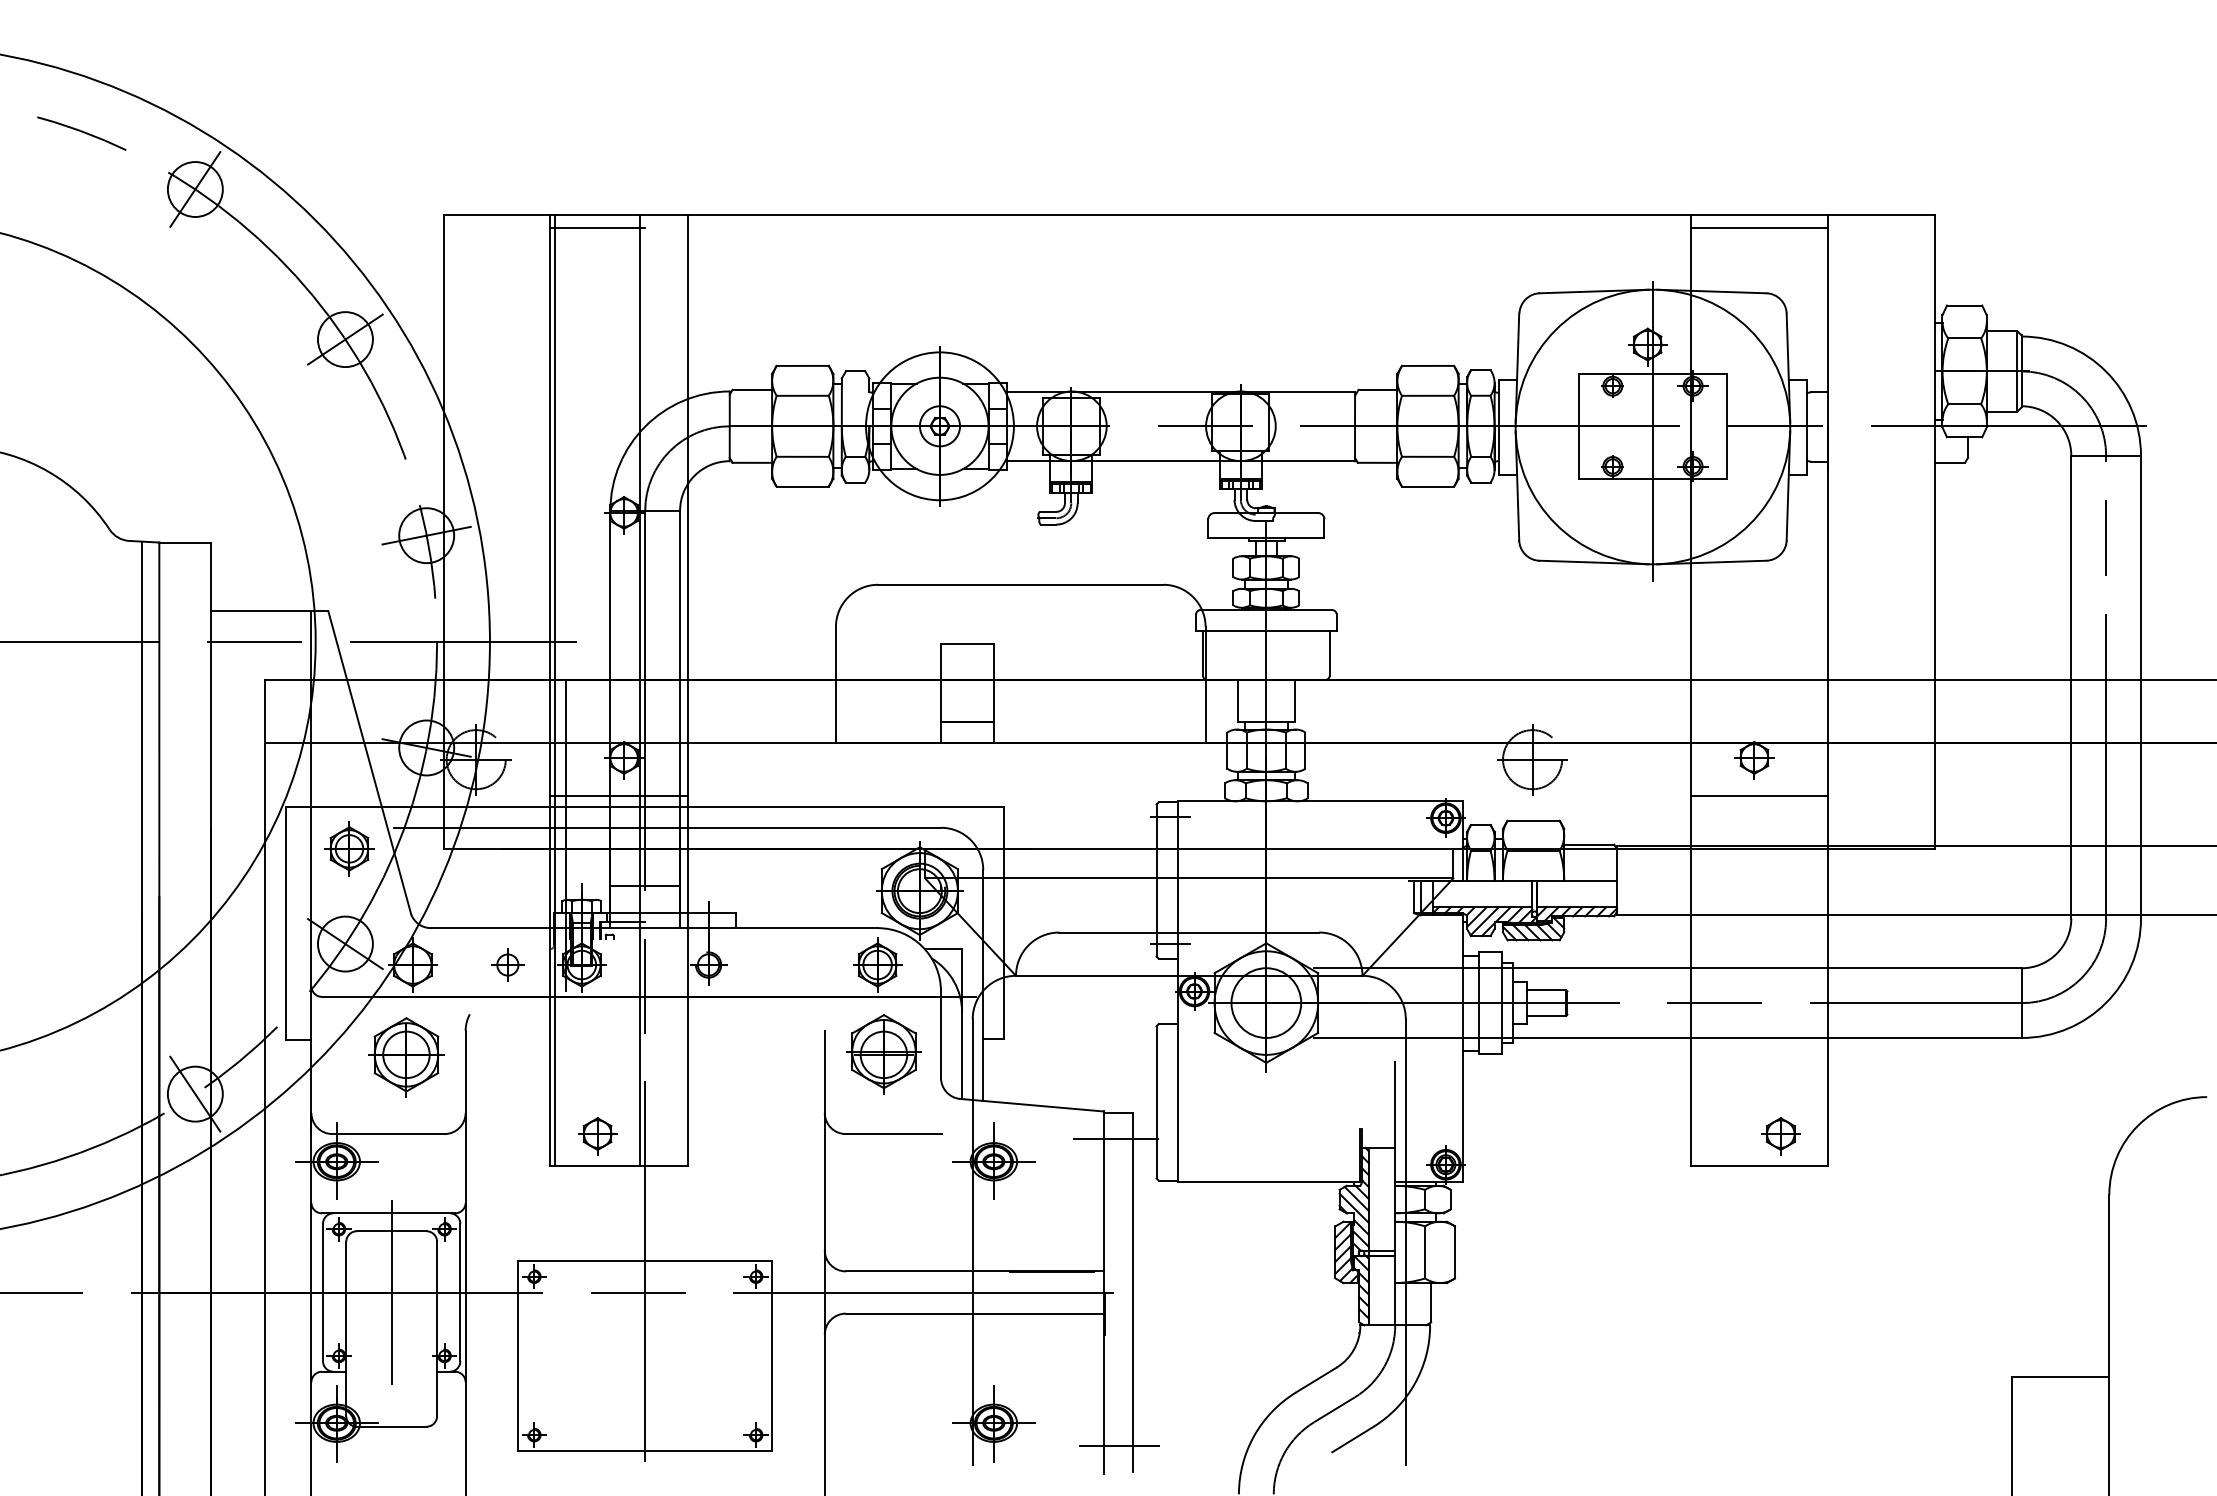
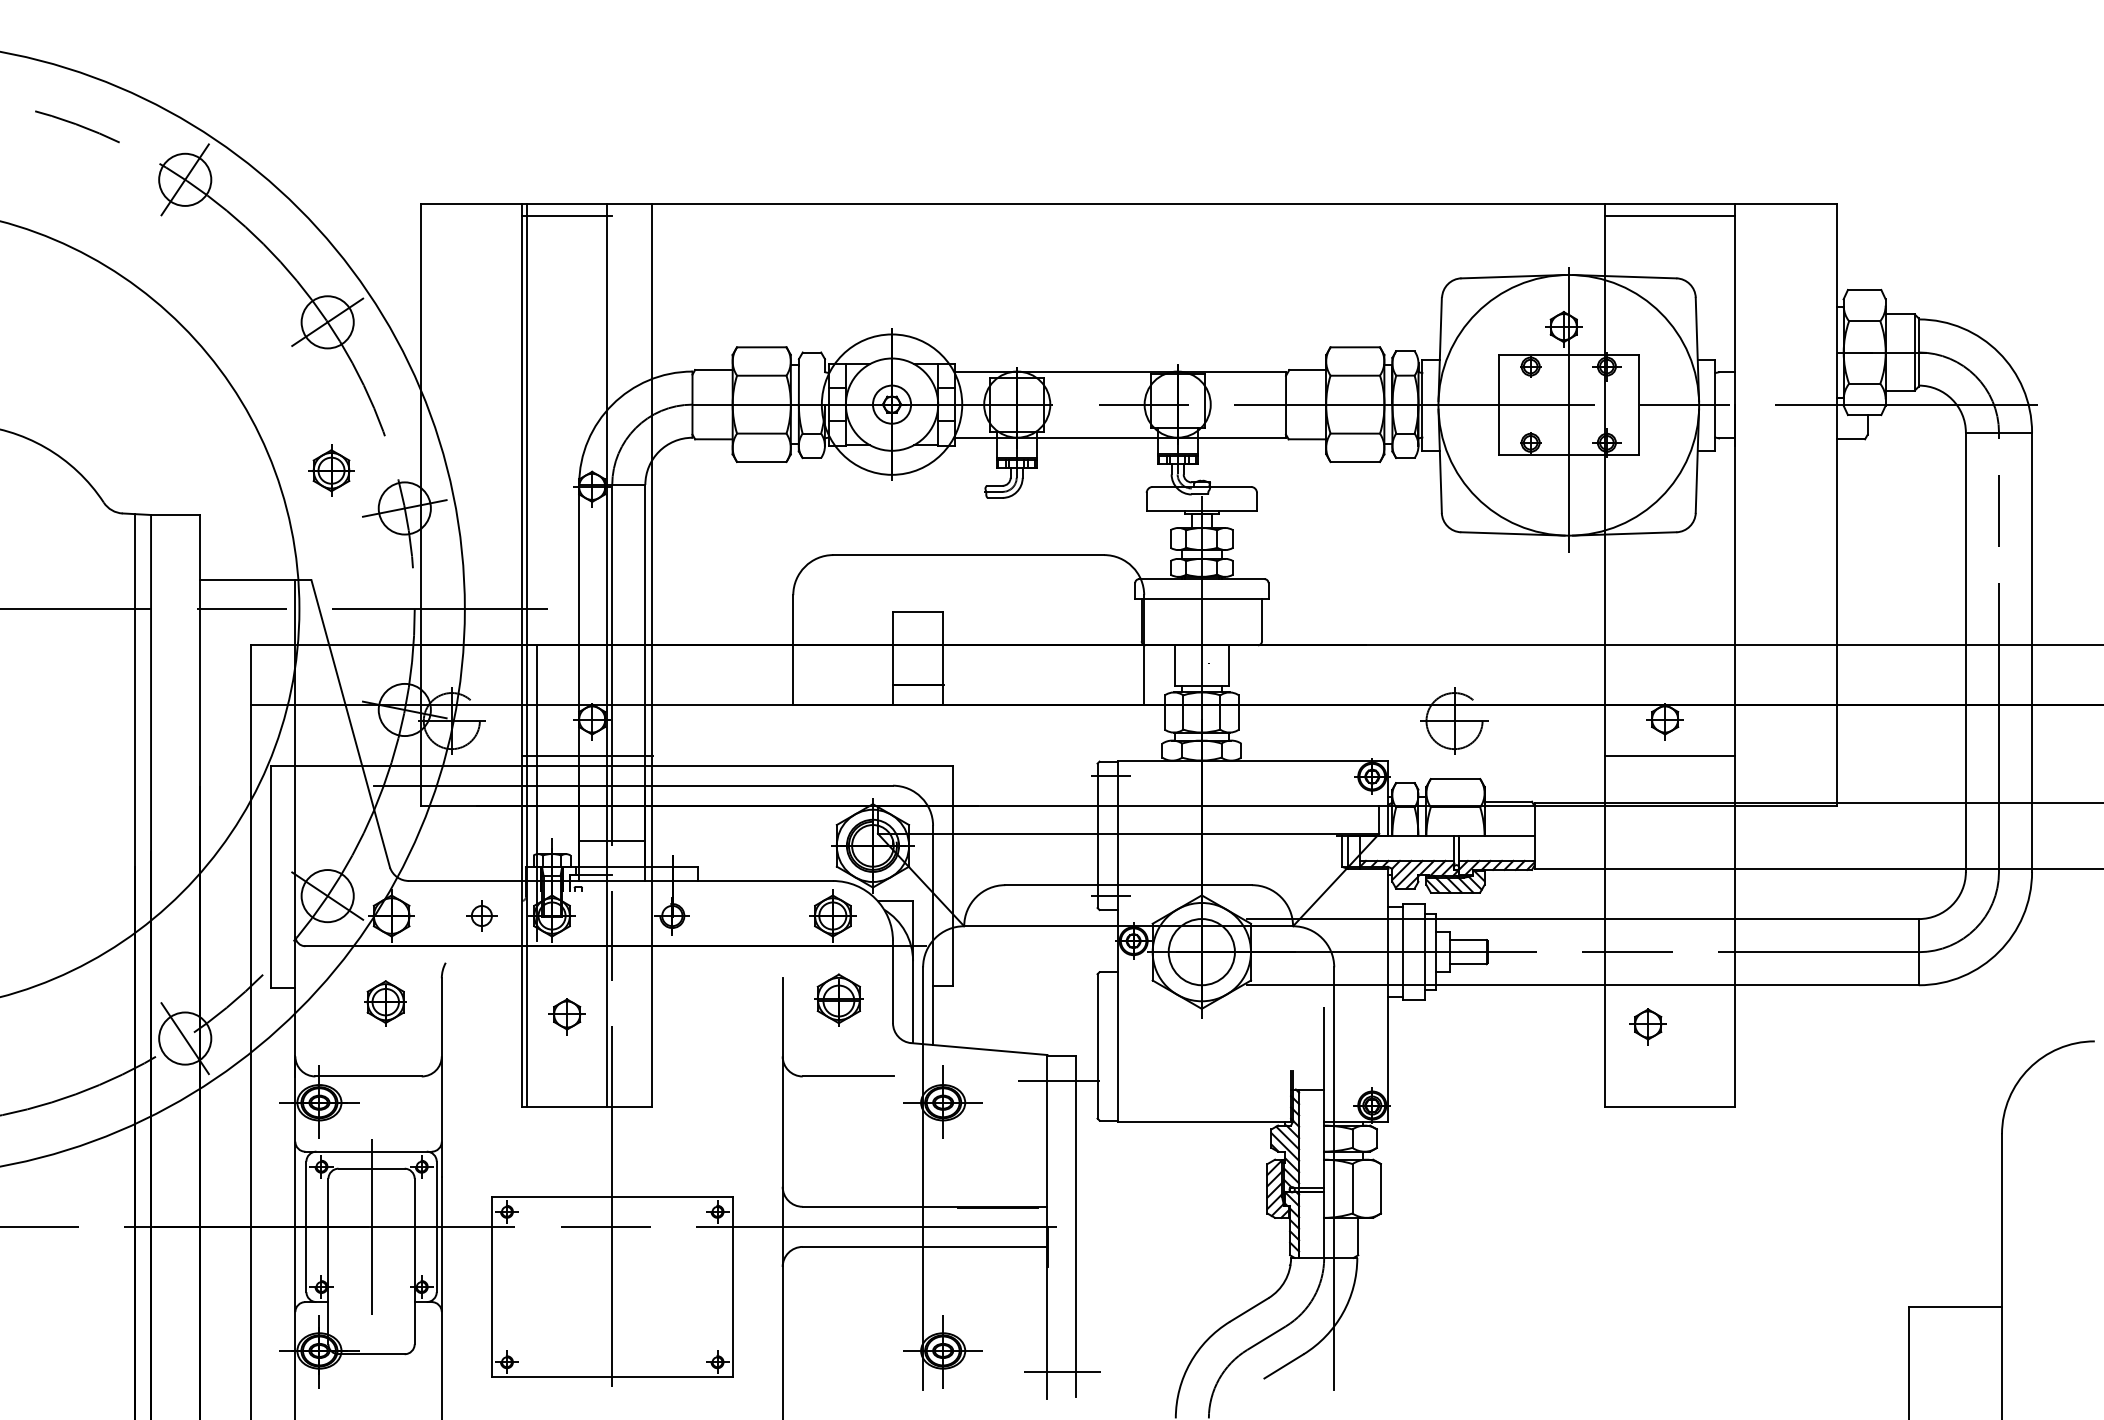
part: (349, 848) -> (331, 470), moved
part: (883, 1054) -> (838, 1000), size x0.7
part: (406, 1057) -> (385, 1003), size x0.6
part: (597, 1136) -> (566, 1016), moved
part: (1780, 1136) -> (1647, 1026), moved

